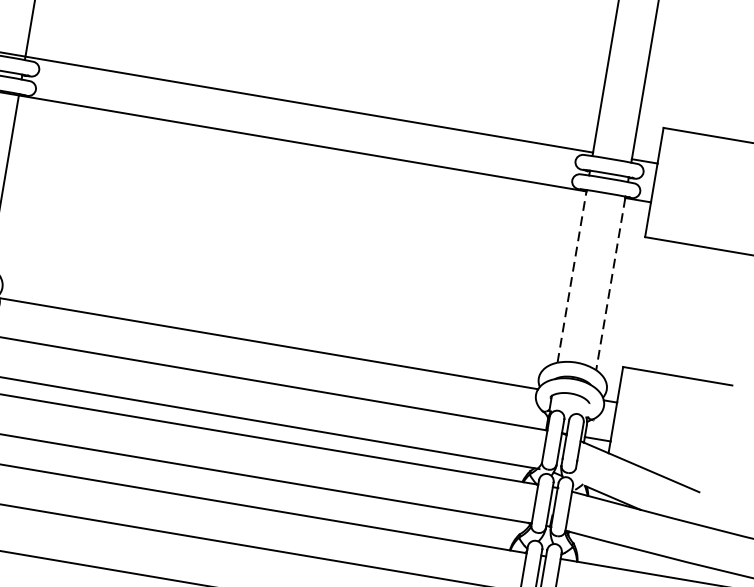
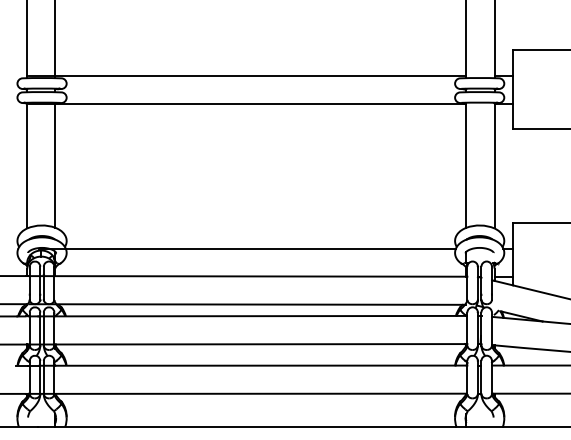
line: (572, 276) -> (466, 165), dashed -> solid
line: (610, 284) -> (494, 166), dashed -> solid

